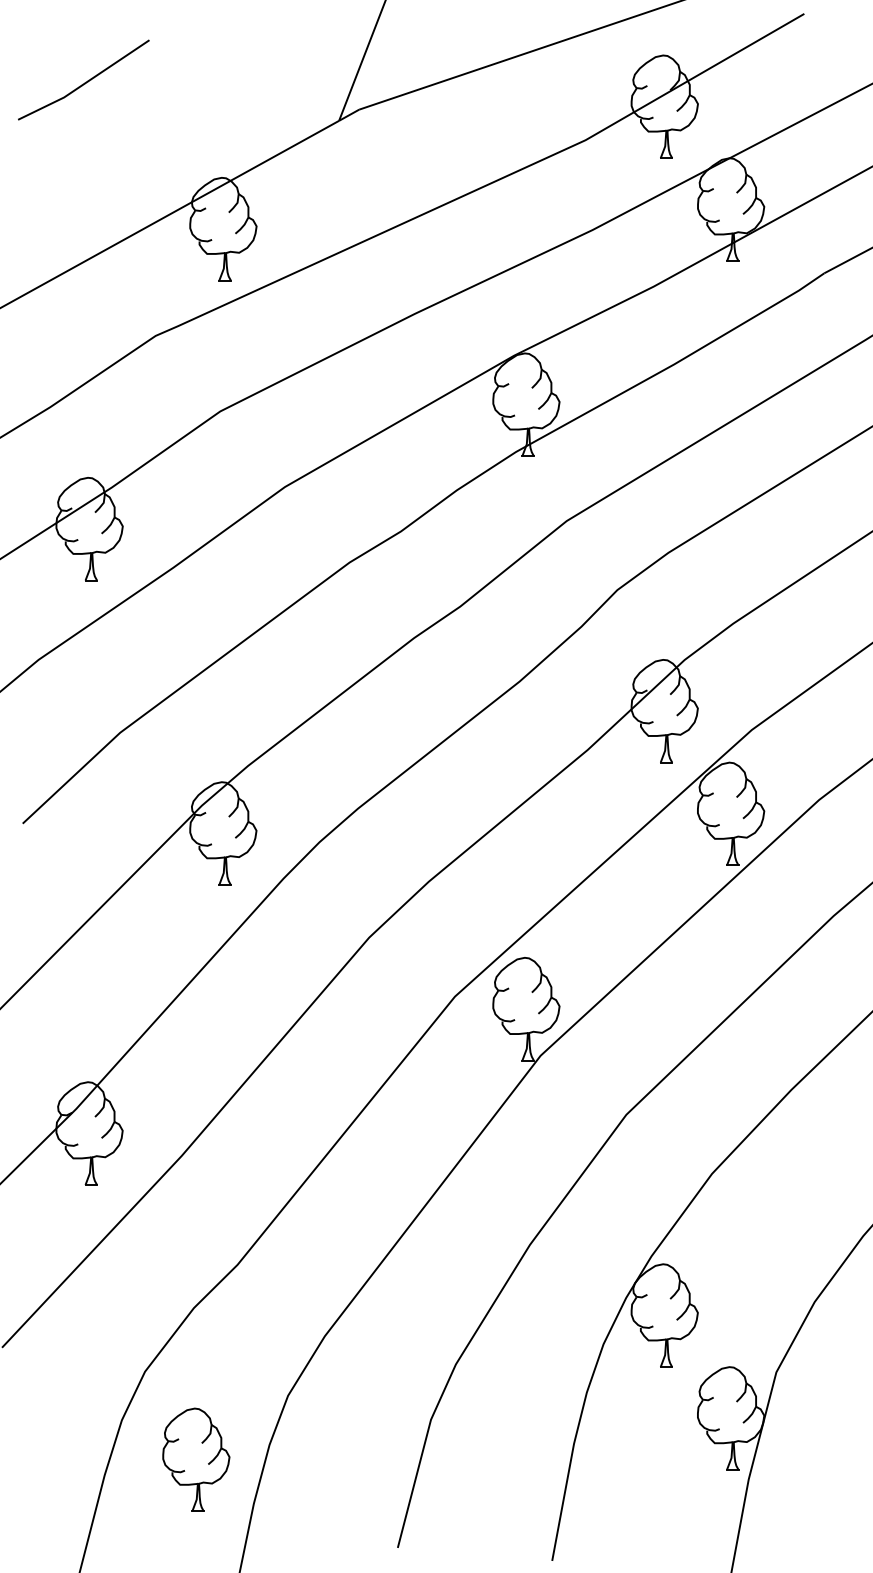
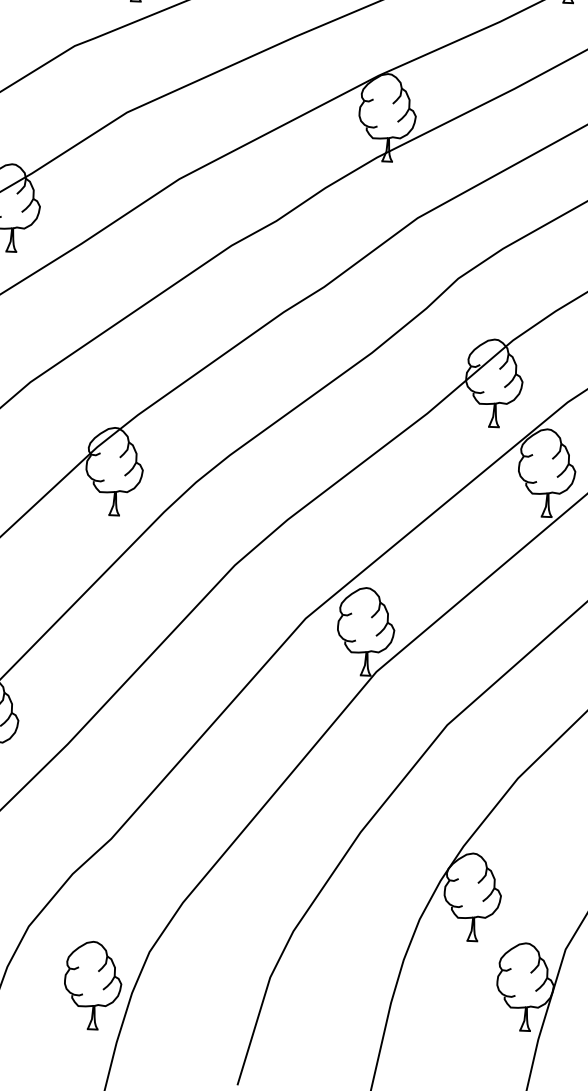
part: (196, 1459) -> (93, 985), moved

